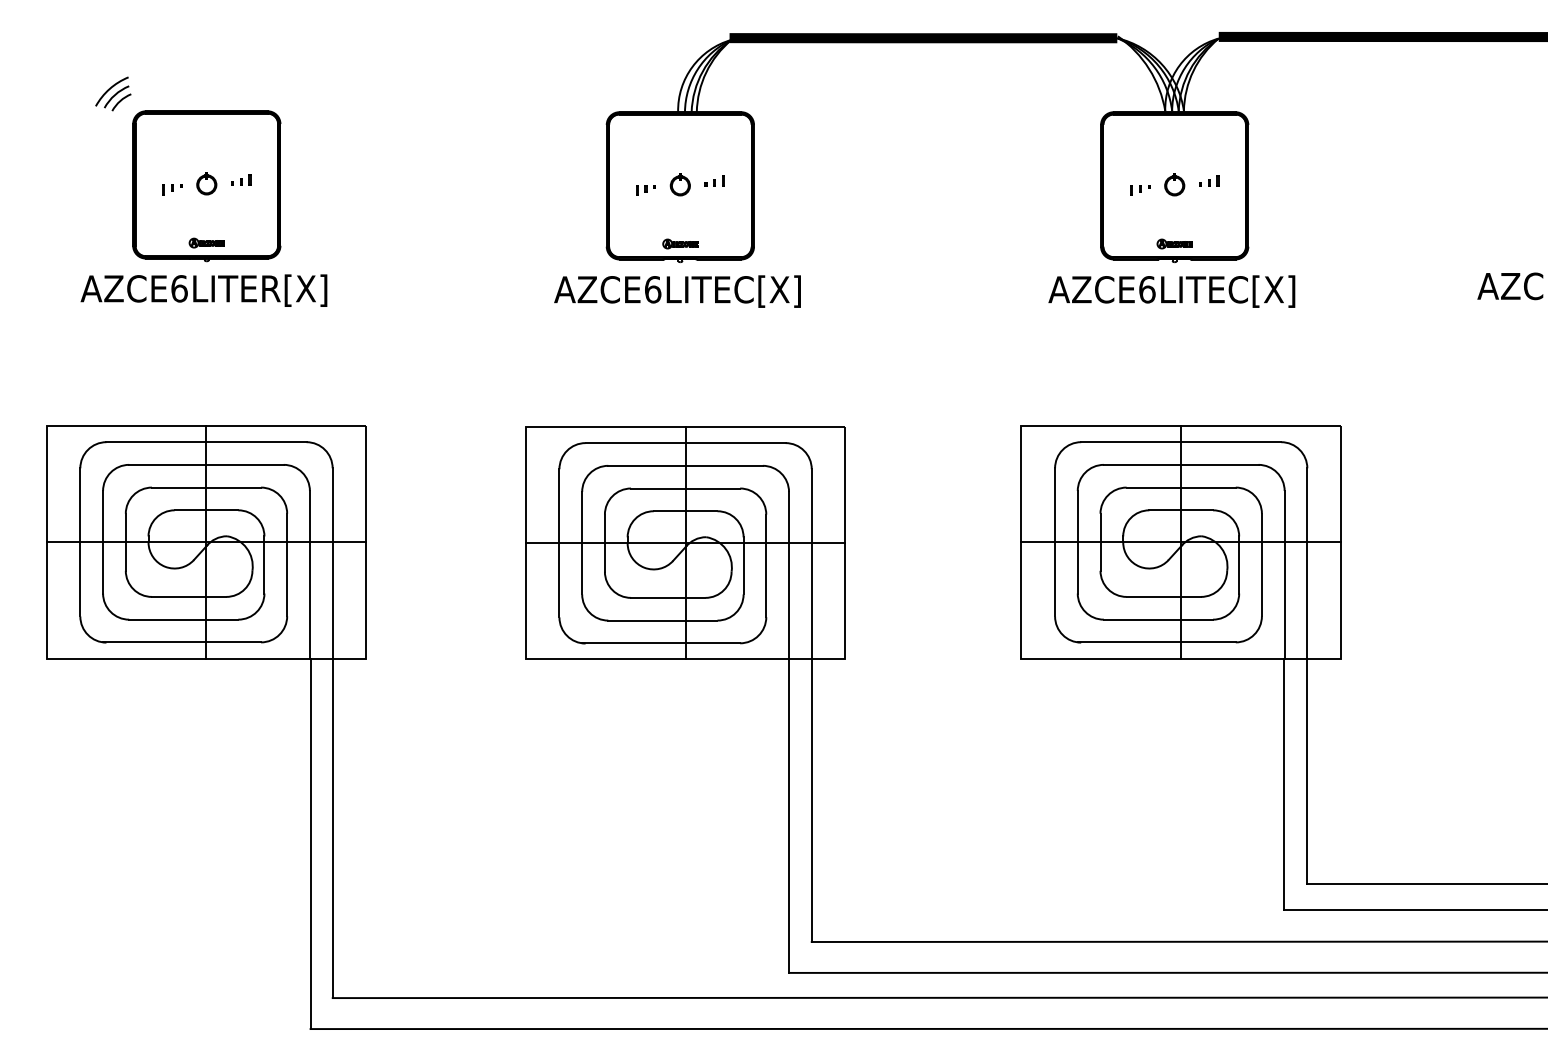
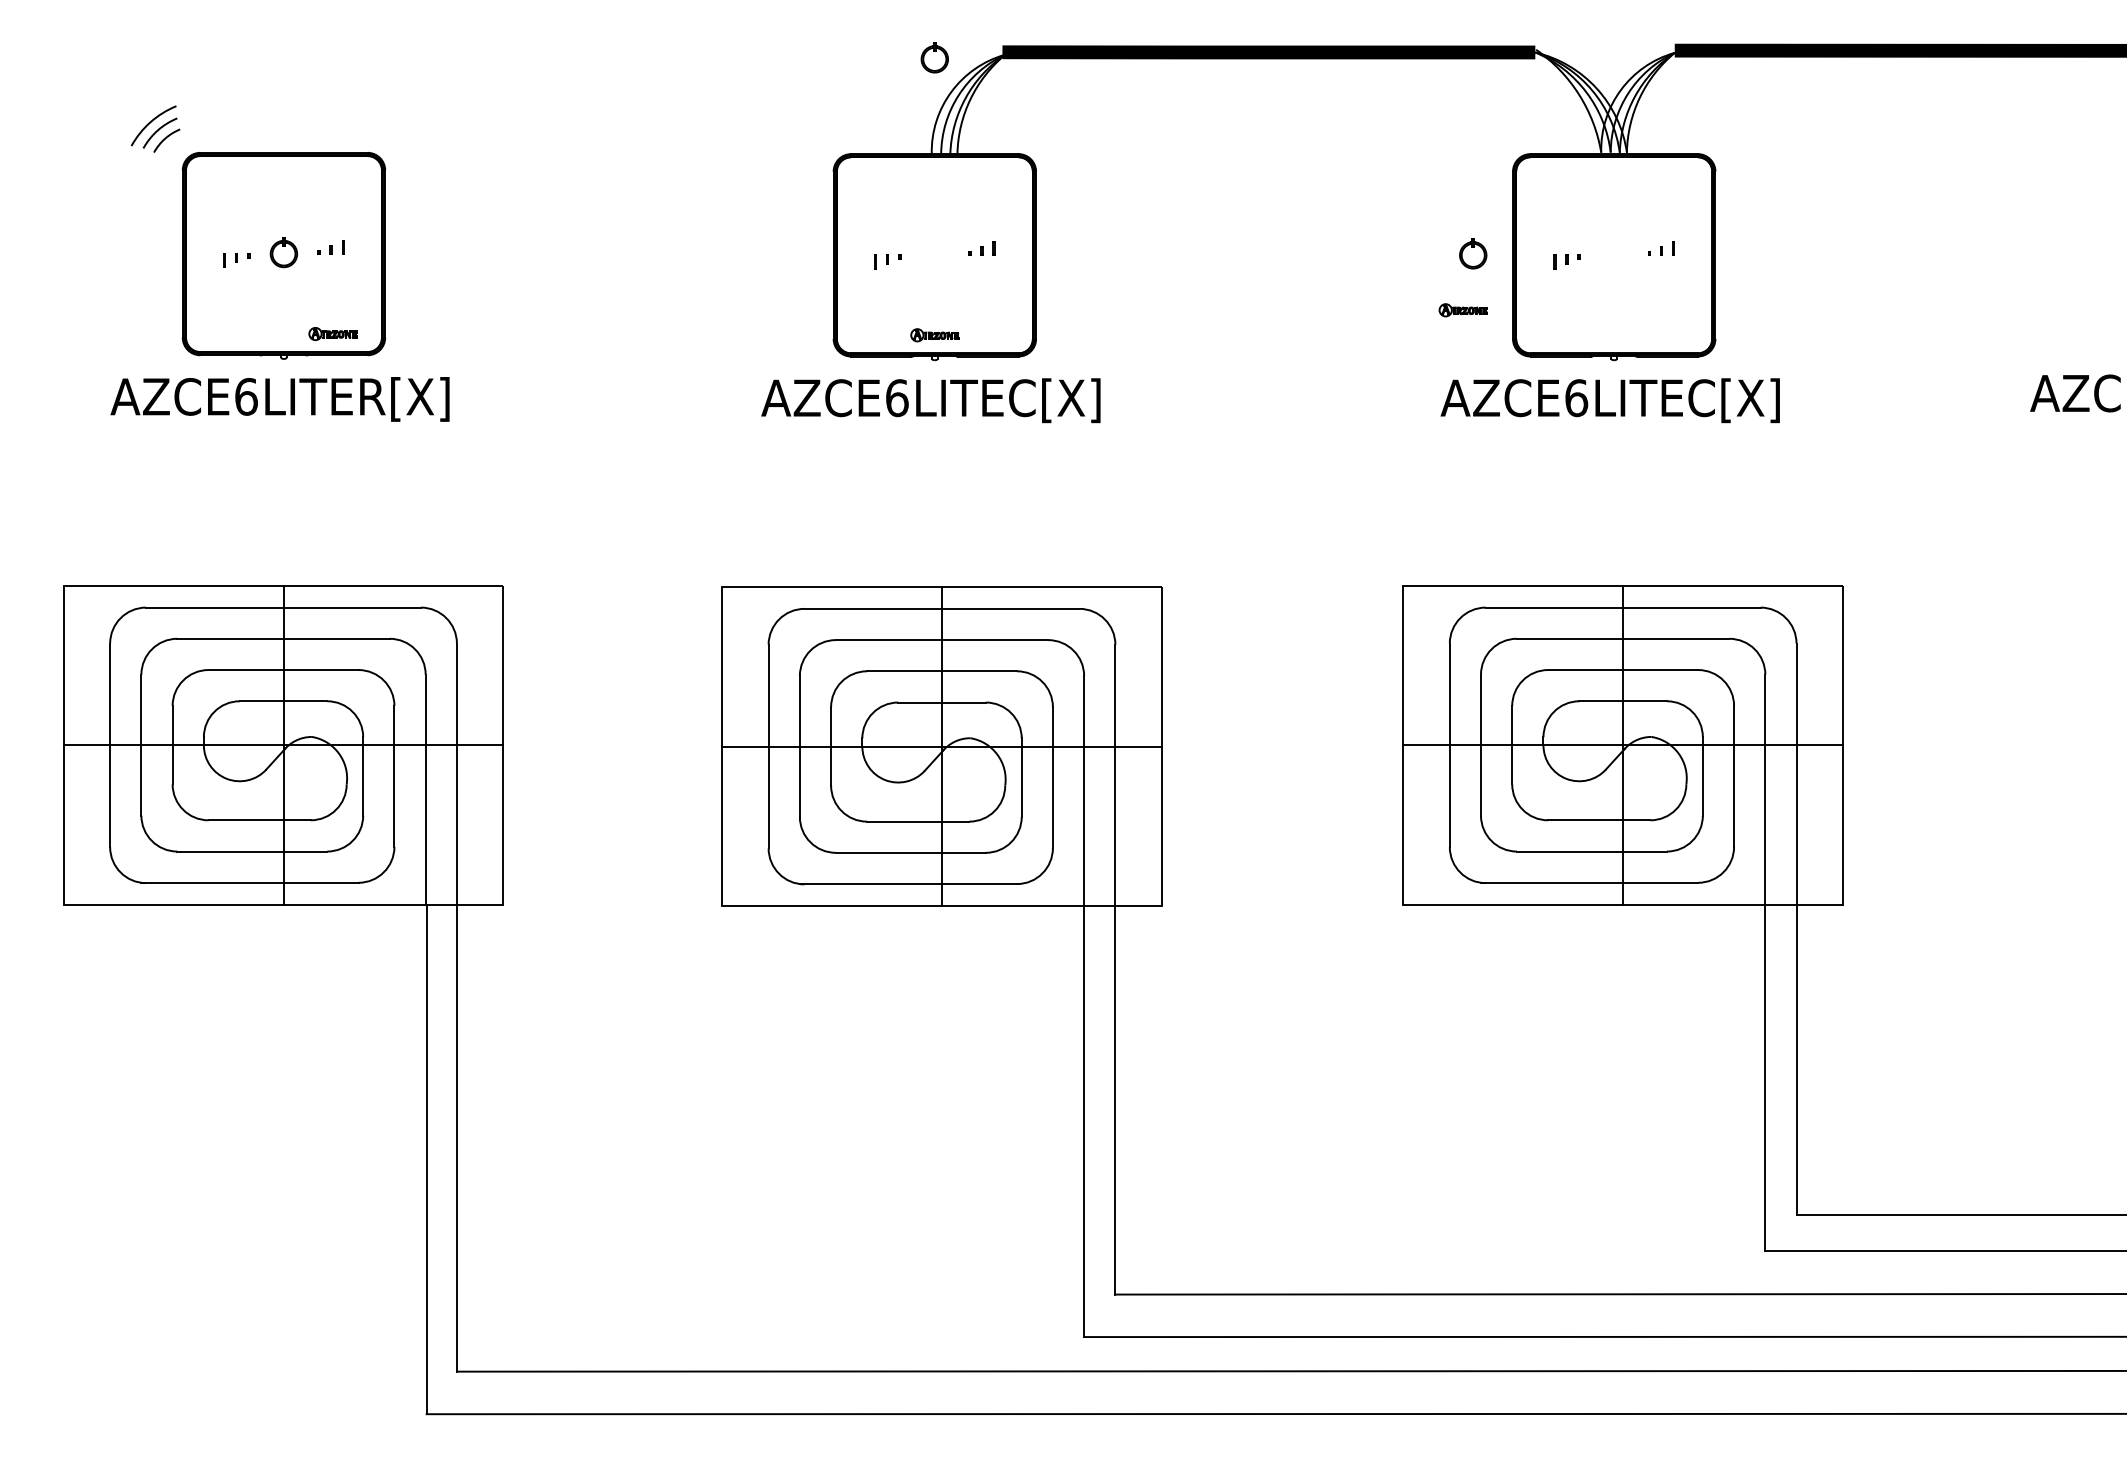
part: (680, 184) -> (934, 57), moved
part: (1174, 184) -> (1473, 253), moved
part: (206, 243) -> (332, 334), moved
part: (1174, 244) -> (1462, 310), moved

